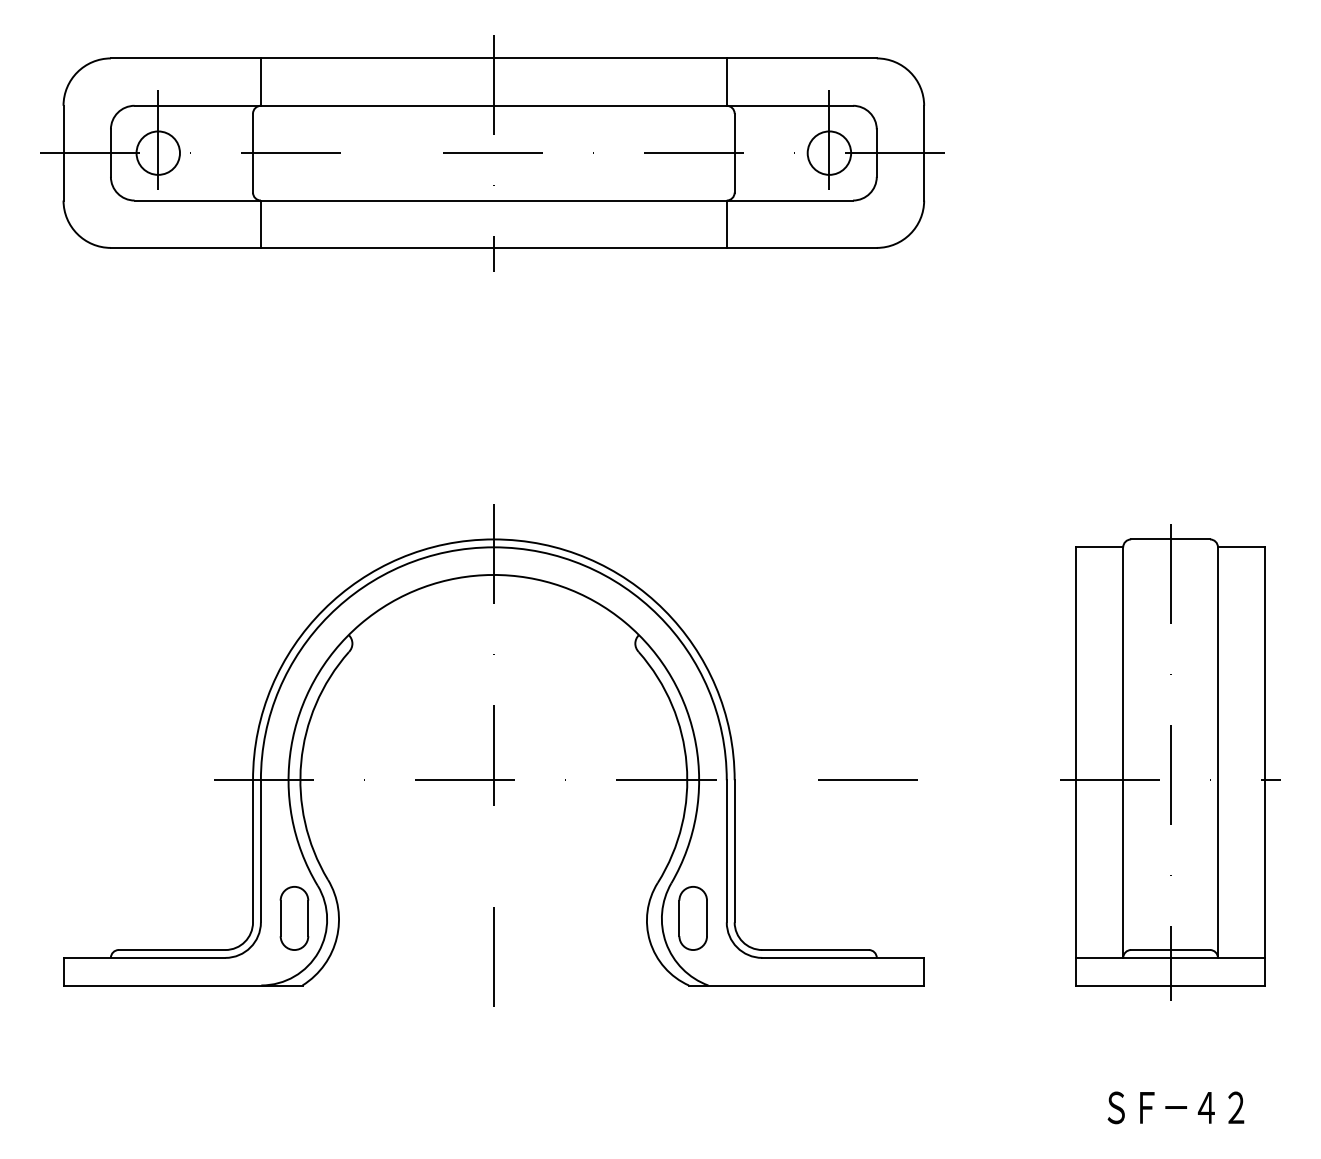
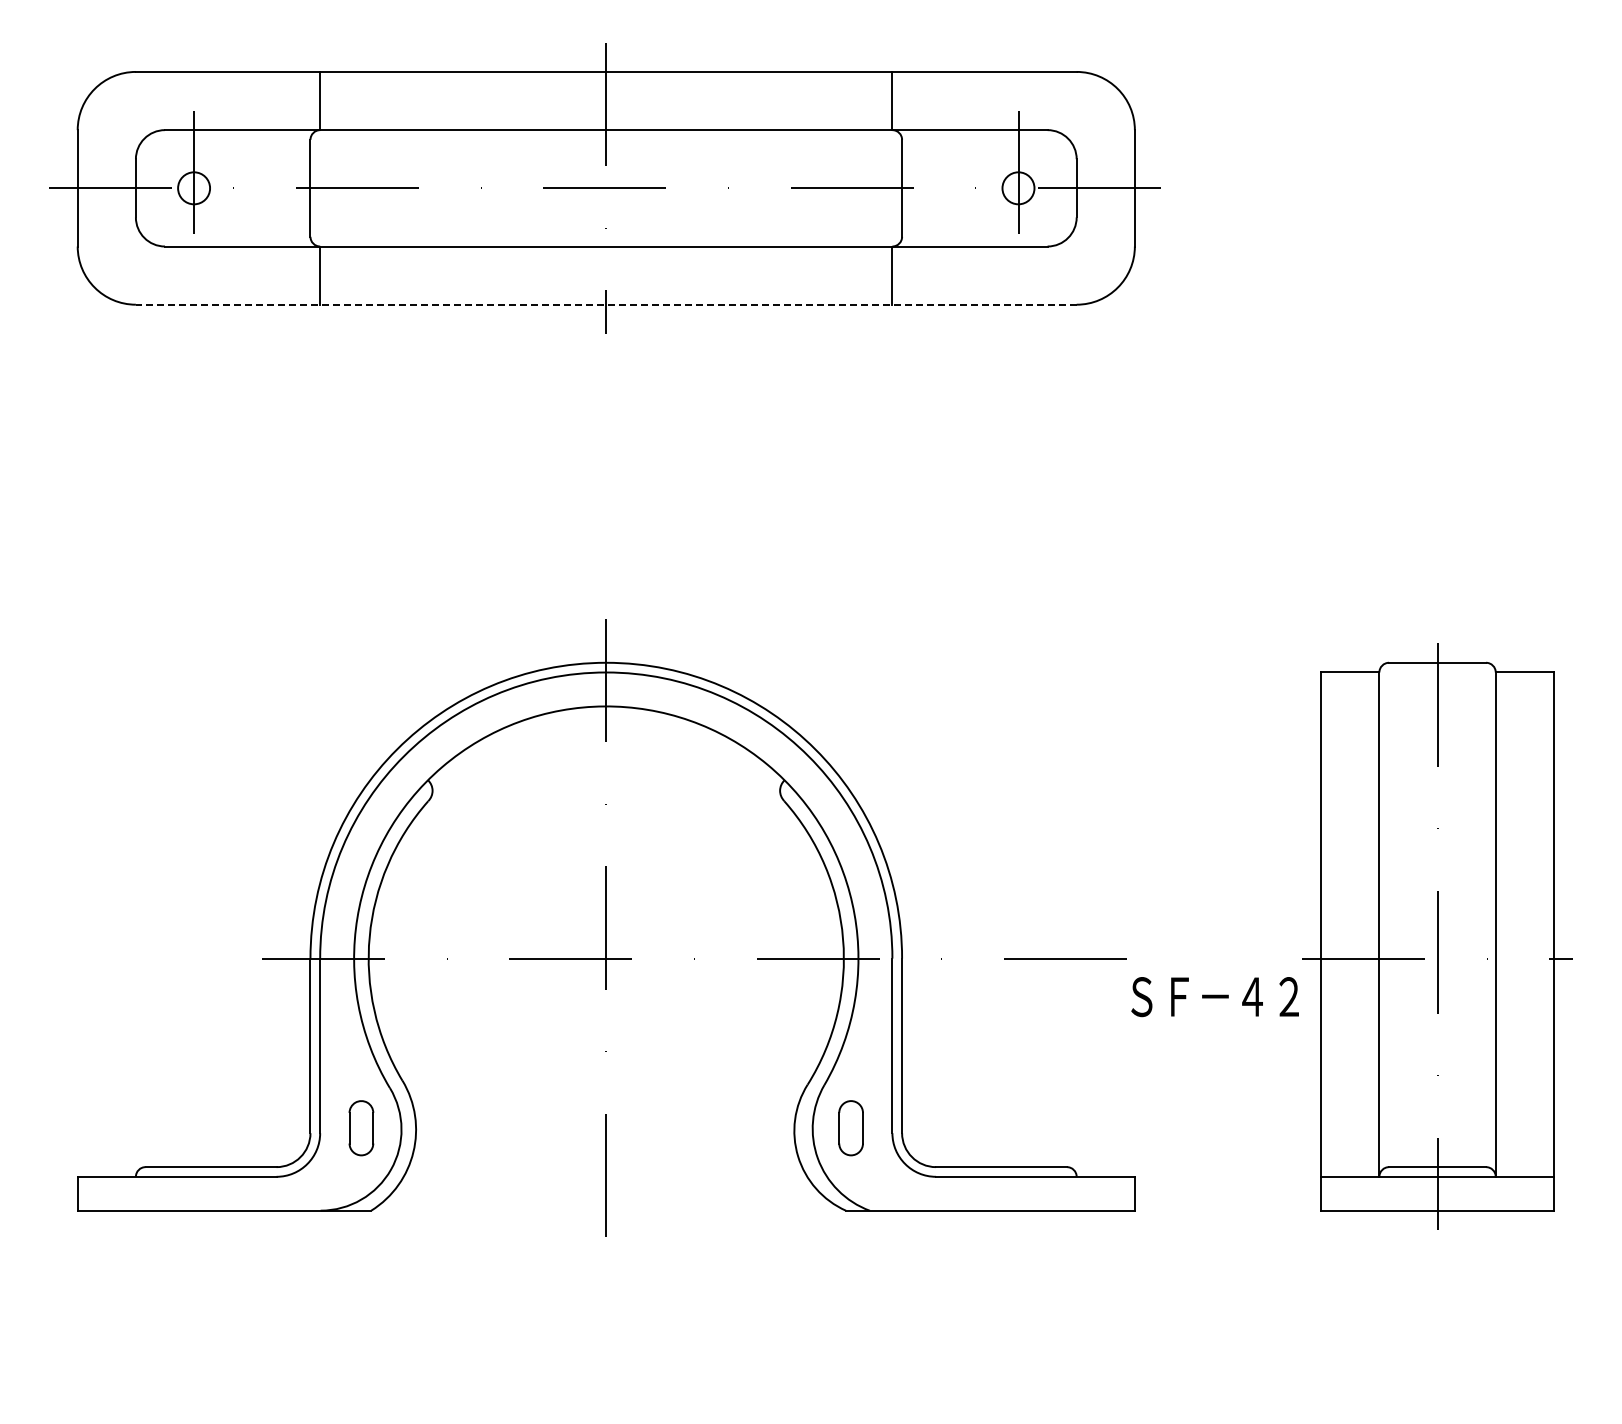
circle: (157, 153) -> (193, 188), size x0.6
circle: (829, 153) -> (1018, 188), size x0.6
line: (493, 247) -> (605, 304), solid -> dashed
part: (294, 917) -> (361, 1127), size x0.7
part: (692, 917) -> (850, 1127), size x0.7
text: (1175, 1108) -> (1214, 997), moved

